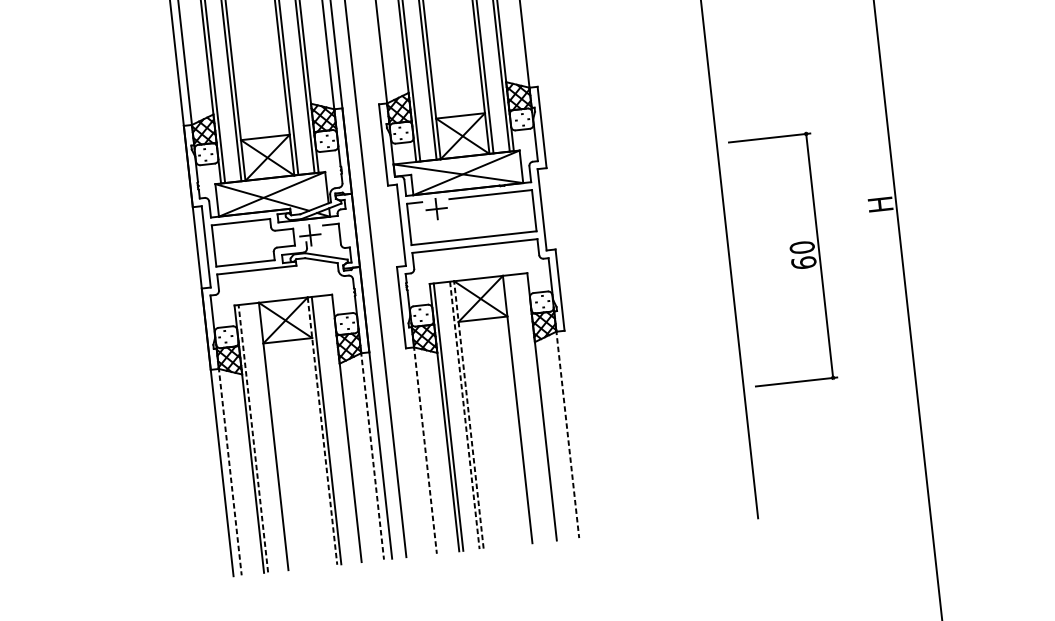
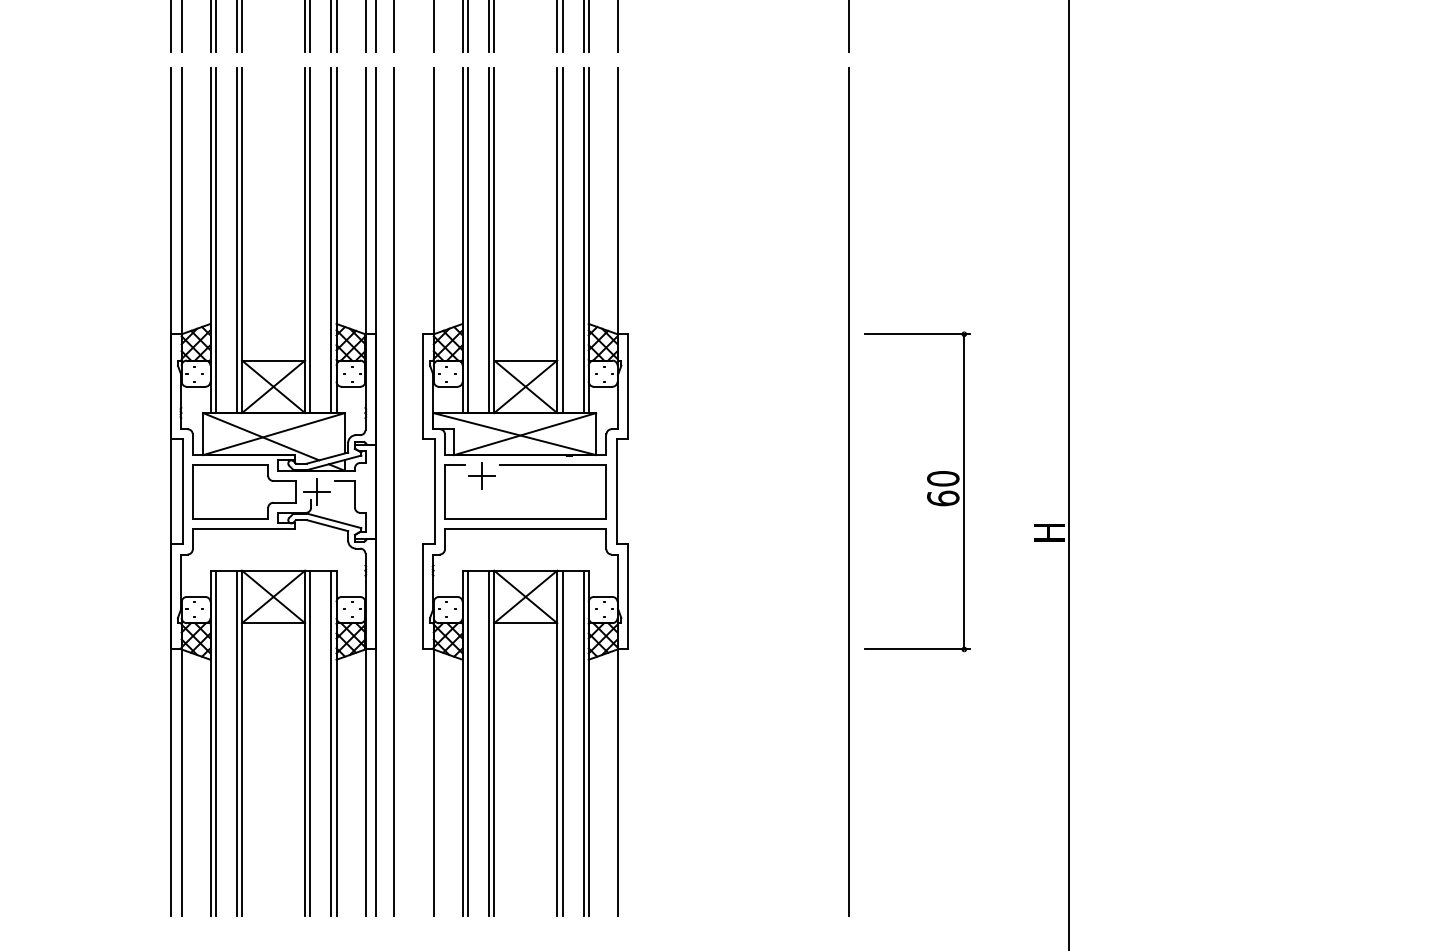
part: (791, 260) -> (927, 493), moved
line: (538, 407) -> (583, 743), added
line: (521, 409) -> (562, 743), added
line: (464, 415) -> (488, 743), dashed -> solid
line: (469, 415) -> (494, 743), dashed -> solid
line: (342, 428) -> (331, 743), added
line: (322, 431) -> (305, 743), dashed -> solid
line: (567, 433) -> (617, 781), dashed -> solid
line: (269, 437) -> (236, 743), added
line: (253, 438) -> (215, 743), dashed -> solid
line: (425, 449) -> (433, 781), dashed -> solid
line: (372, 455) -> (365, 781), dashed -> solid
line: (230, 471) -> (181, 781), dashed -> solid

